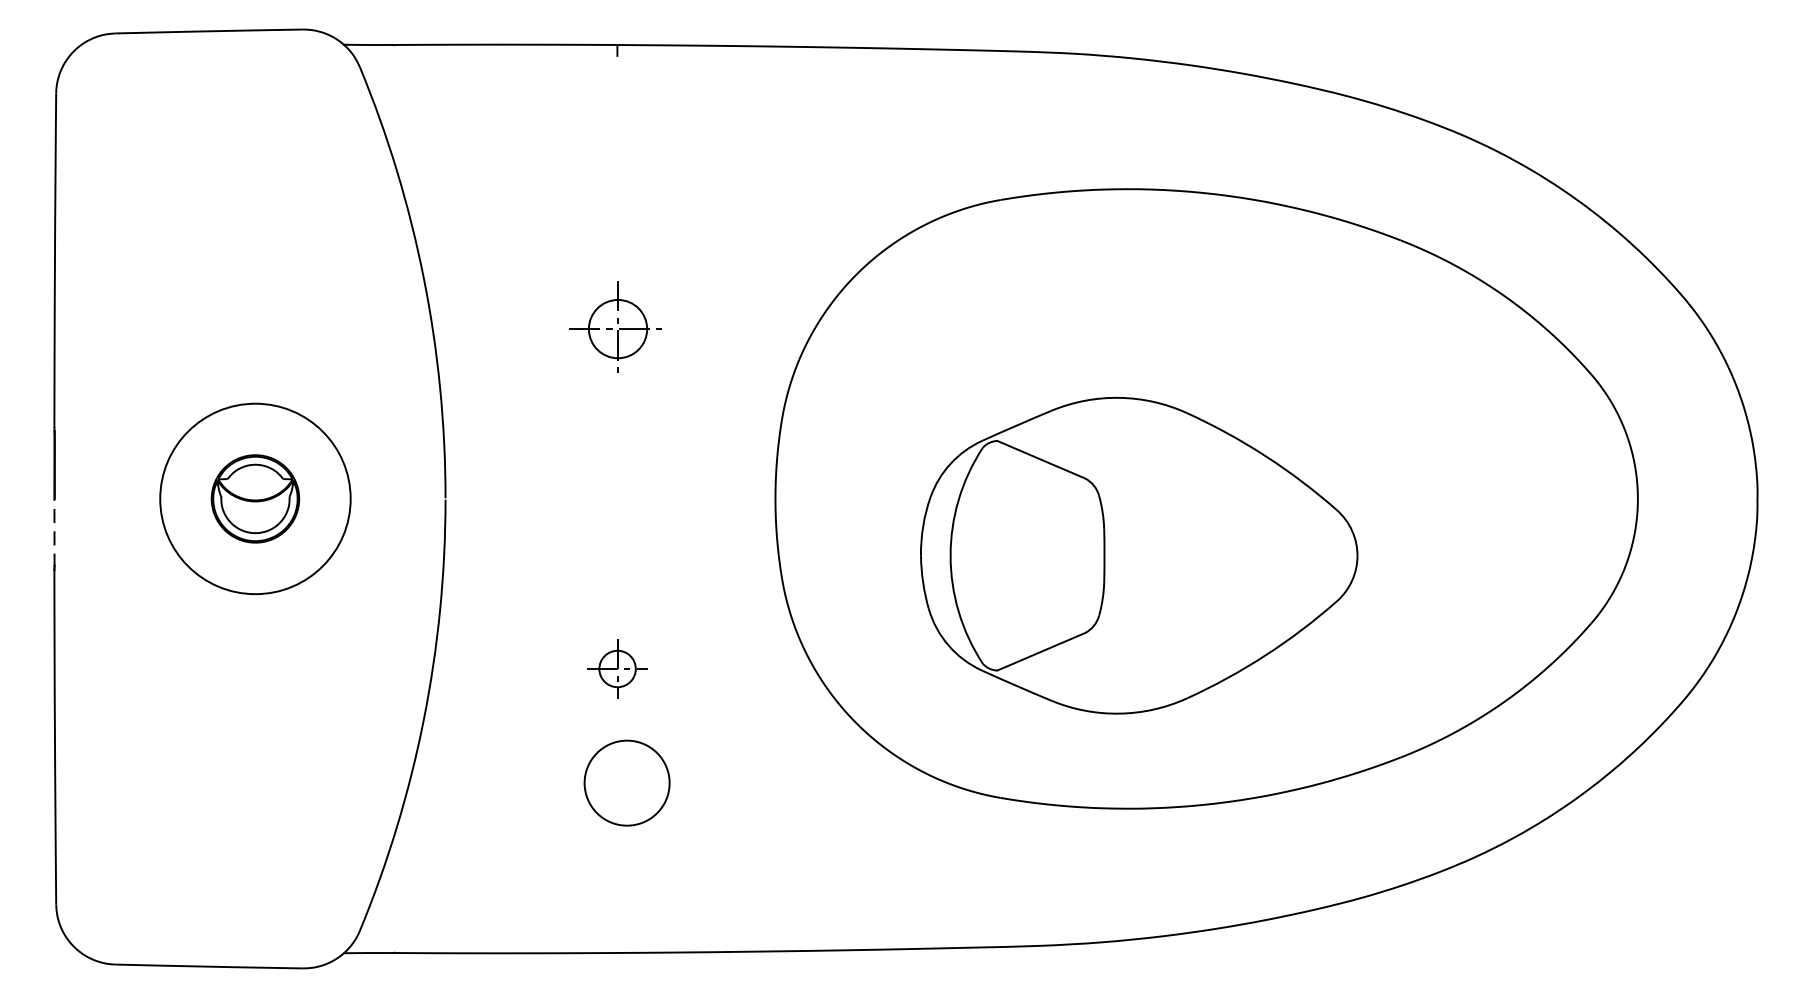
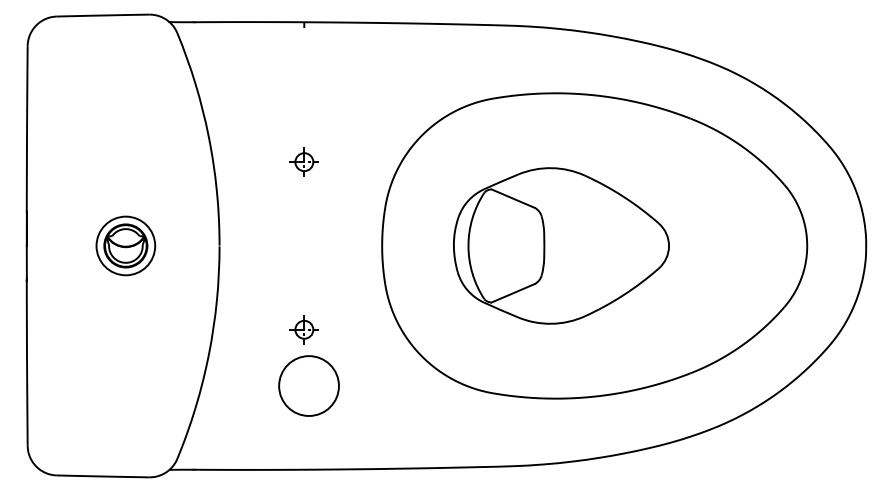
part: (615, 327) -> (303, 161), size x0.62
circle: (254, 497) -> (125, 245), size x0.62
line: (53, 532) -> (26, 262), dashed -> solid
part: (1139, 554) -> (561, 245), moved
circle: (625, 782) -> (308, 385), size x1.43

